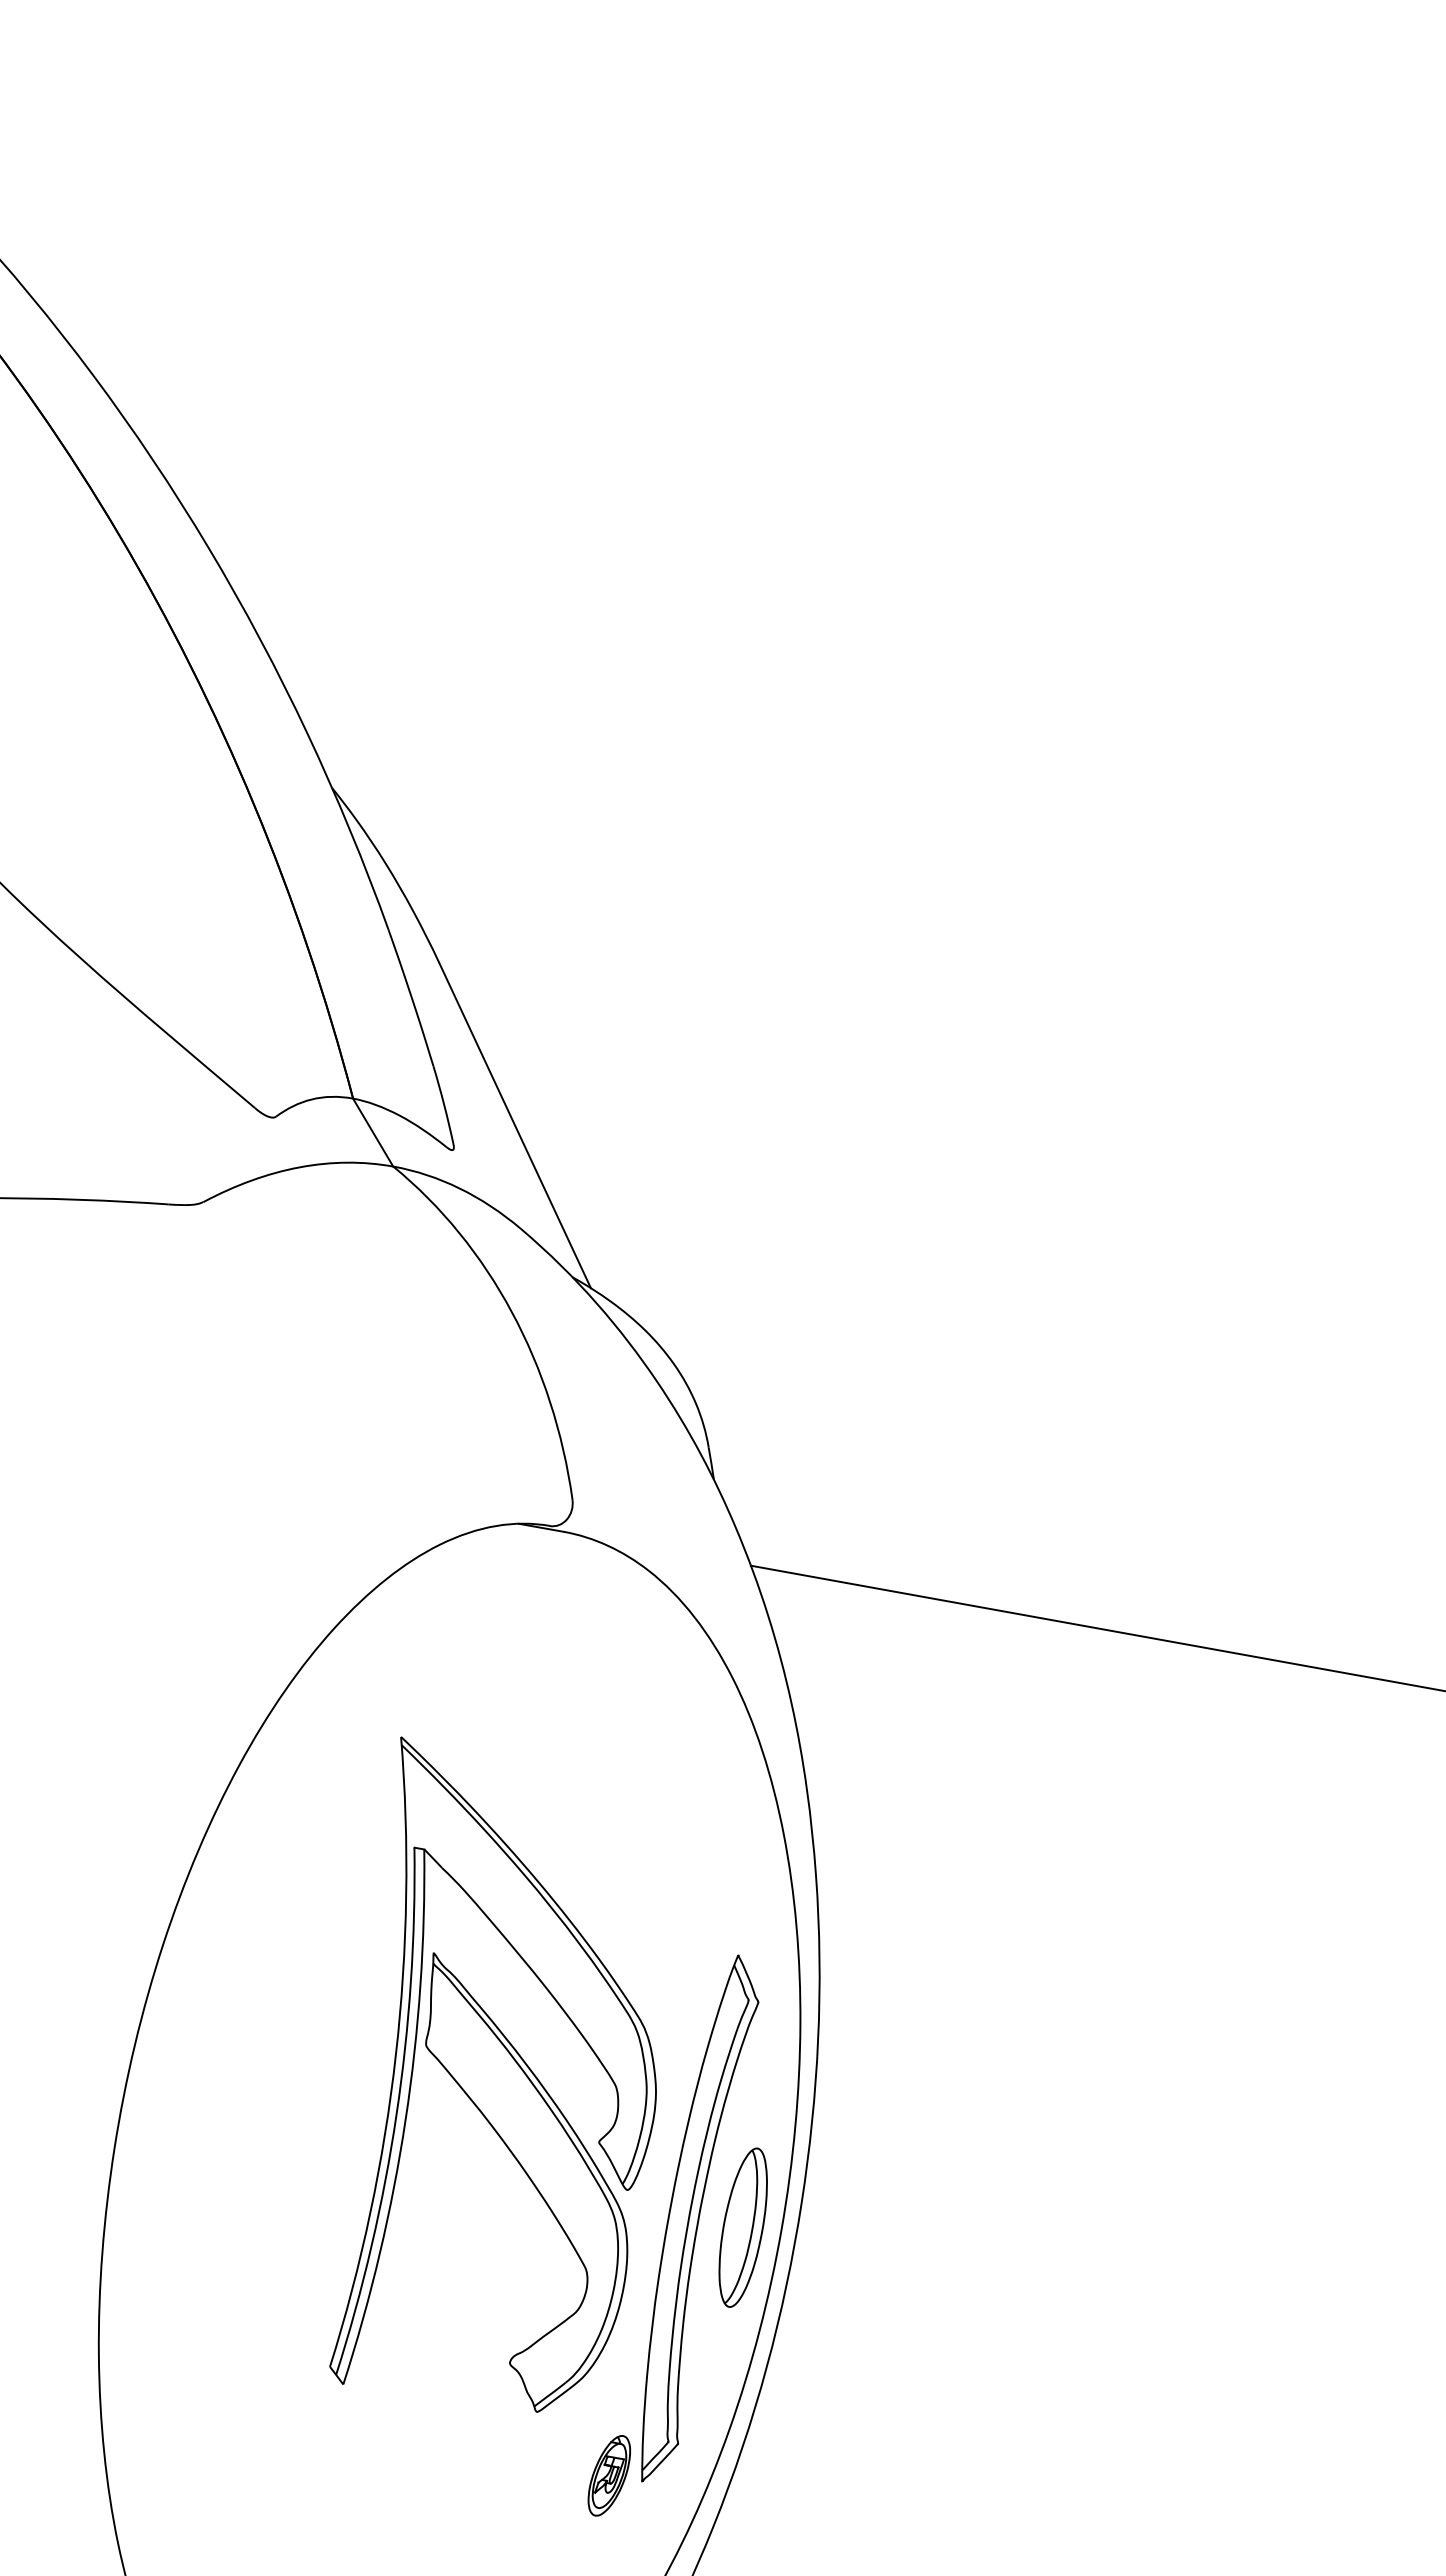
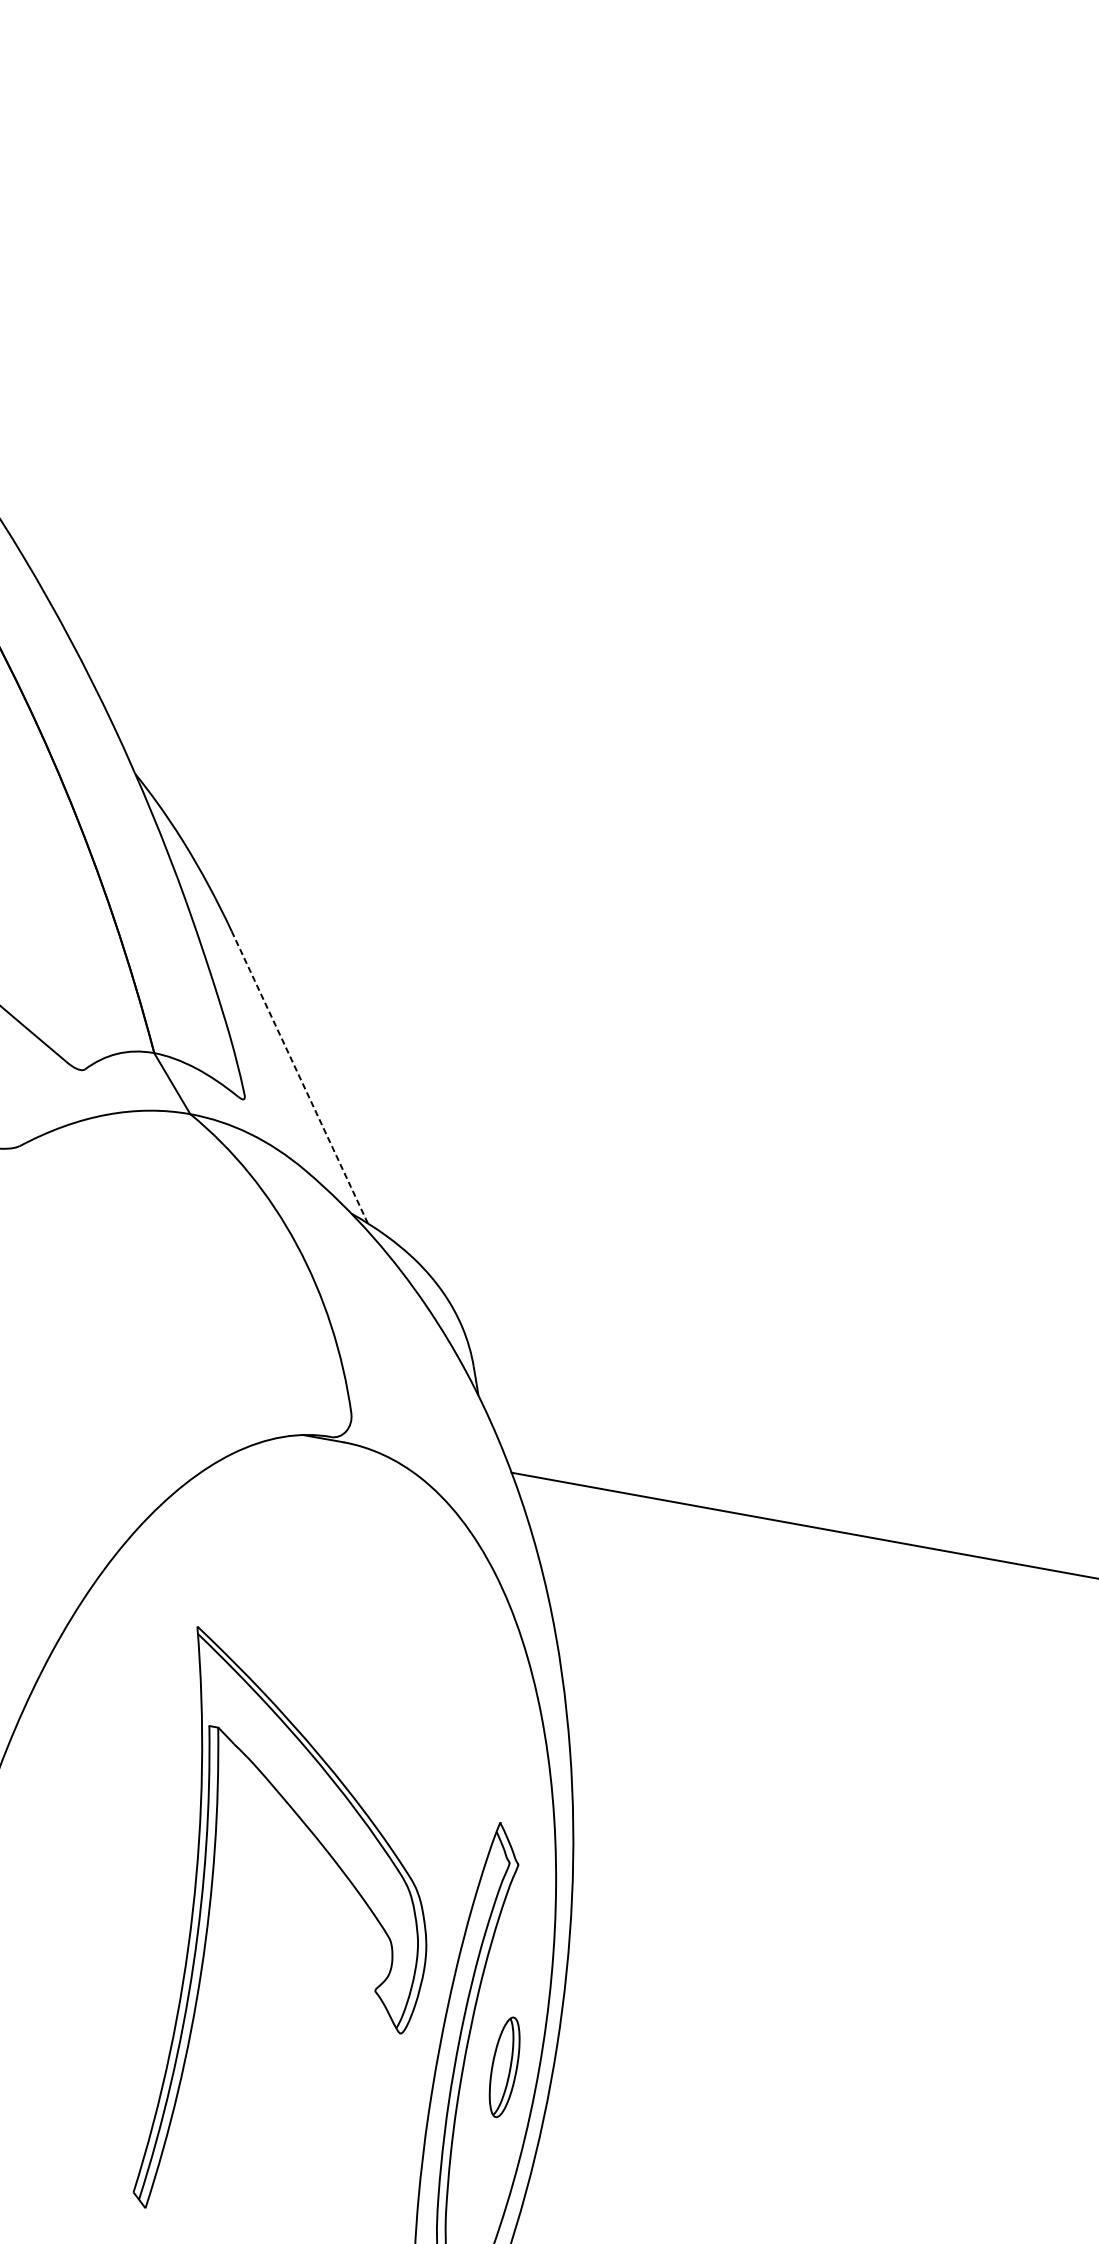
line: (514, 1125) -> (299, 1077), solid -> dashed
part: (526, 2182) -> (310, 2026), removed
part: (742, 2227) -> (504, 2067), size x0.7

